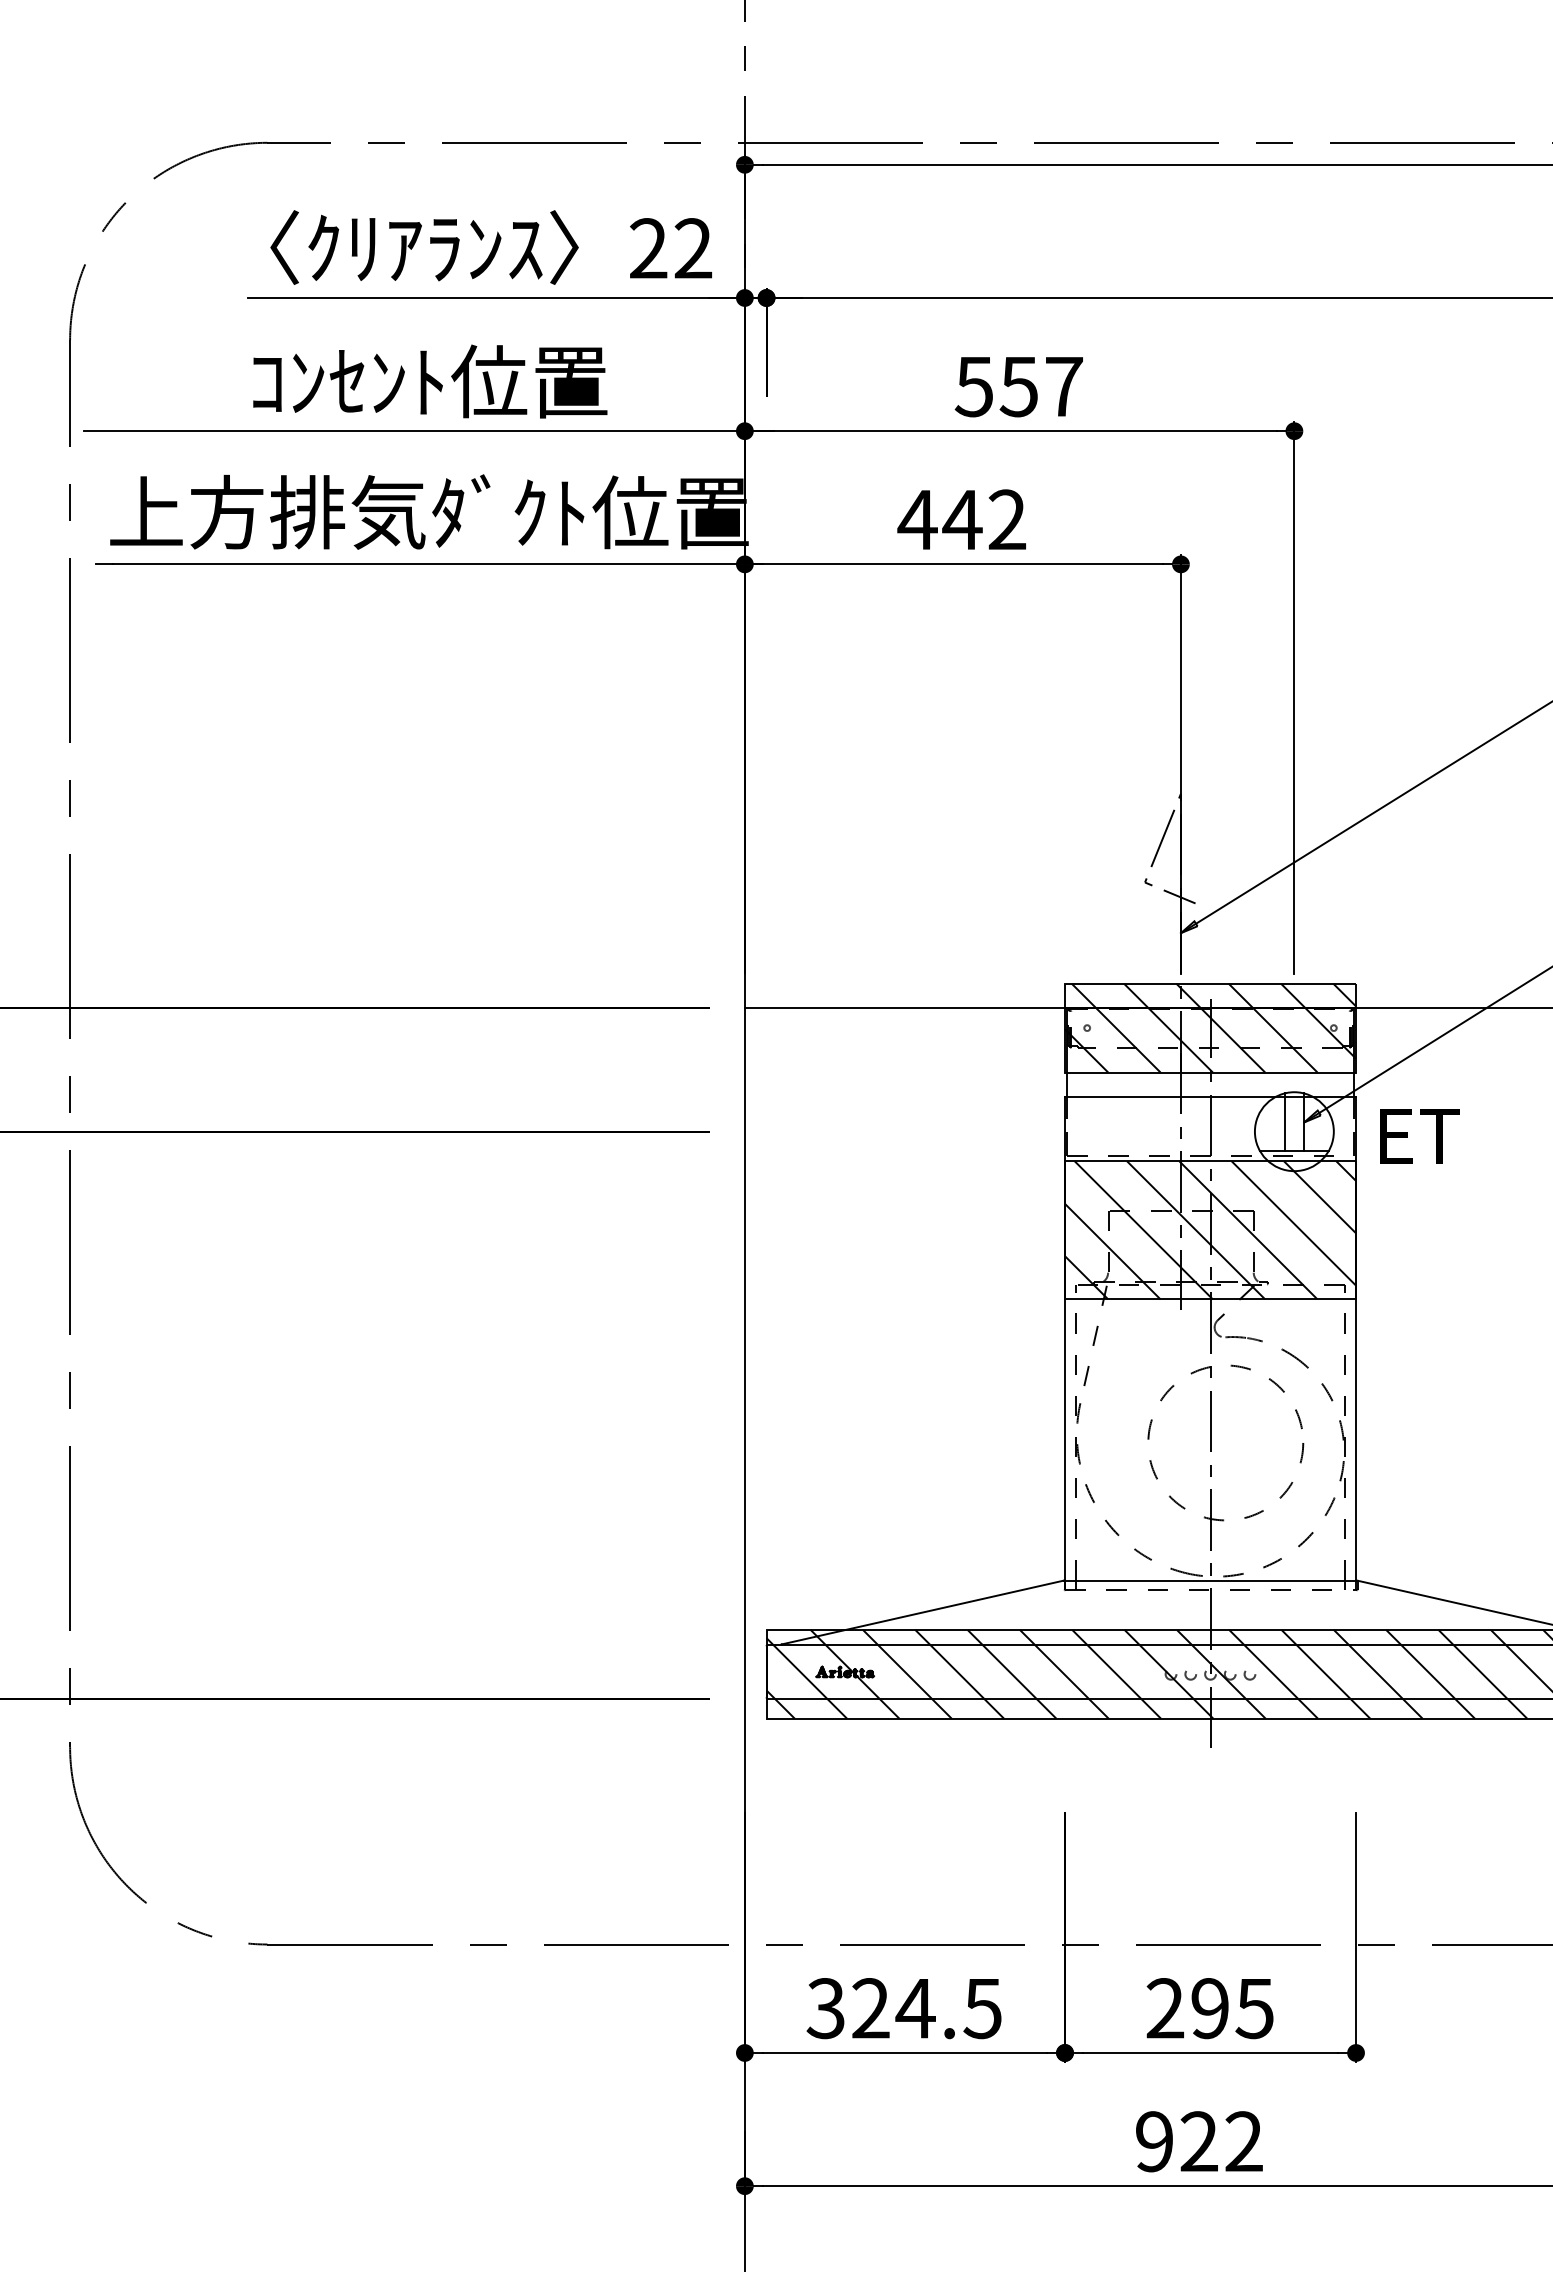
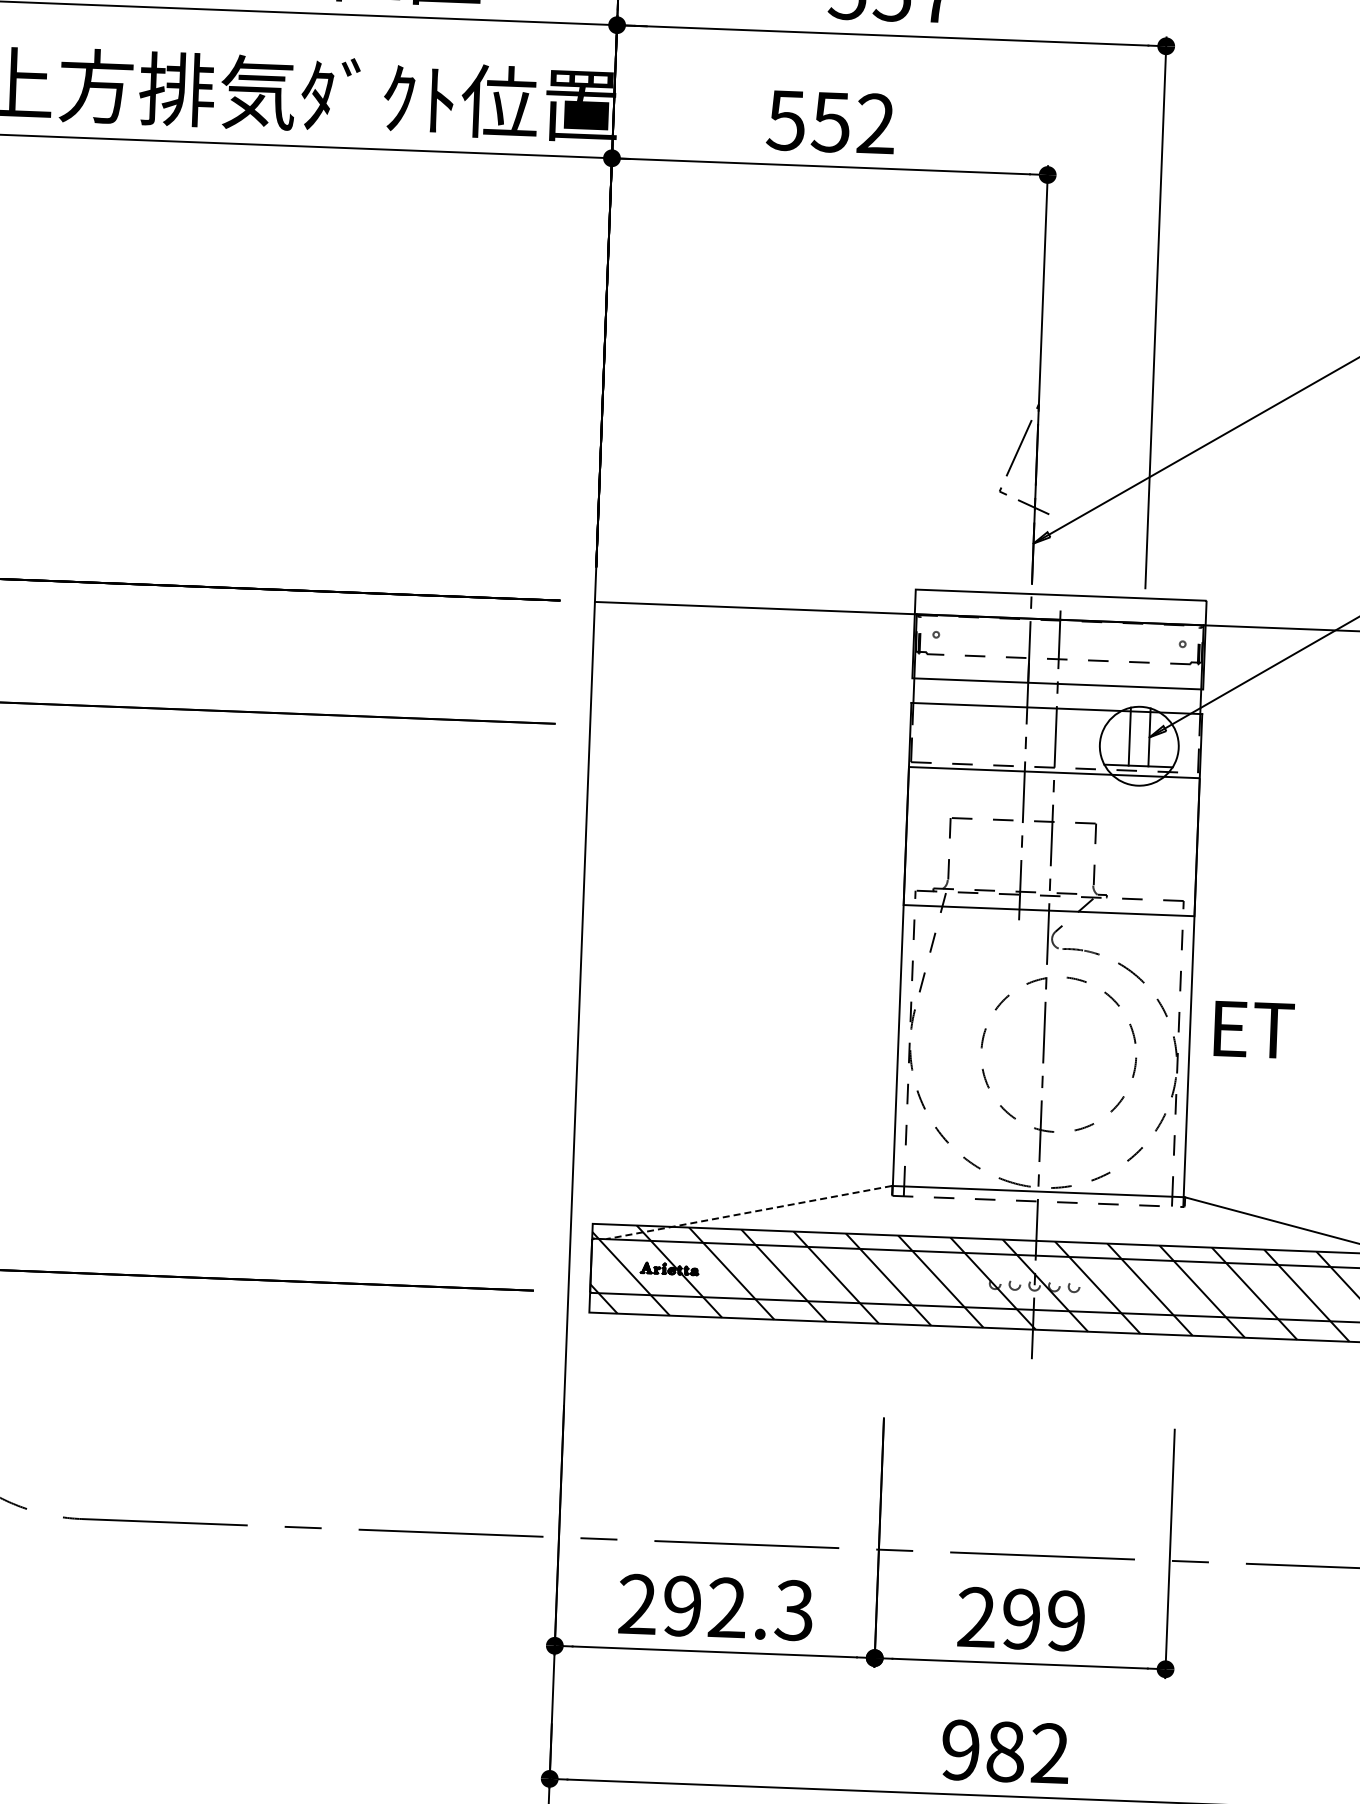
text: (939, 520) -> (808, 121), 442 -> 552
hatch: (1210, 1027) -> (1059, 638), removed
text: (1419, 1136) -> (1253, 1029), moved
hatch: (1210, 1230) -> (1051, 841), removed
line: (923, 1612) -> (750, 1212), solid -> dashed
text: (903, 2008) -> (715, 1607), 324.5 -> 292.3
text: (1254, 2008) -> (1065, 1620), 295 -> 299
text: (1199, 2141) -> (1005, 1751), 922 -> 982

